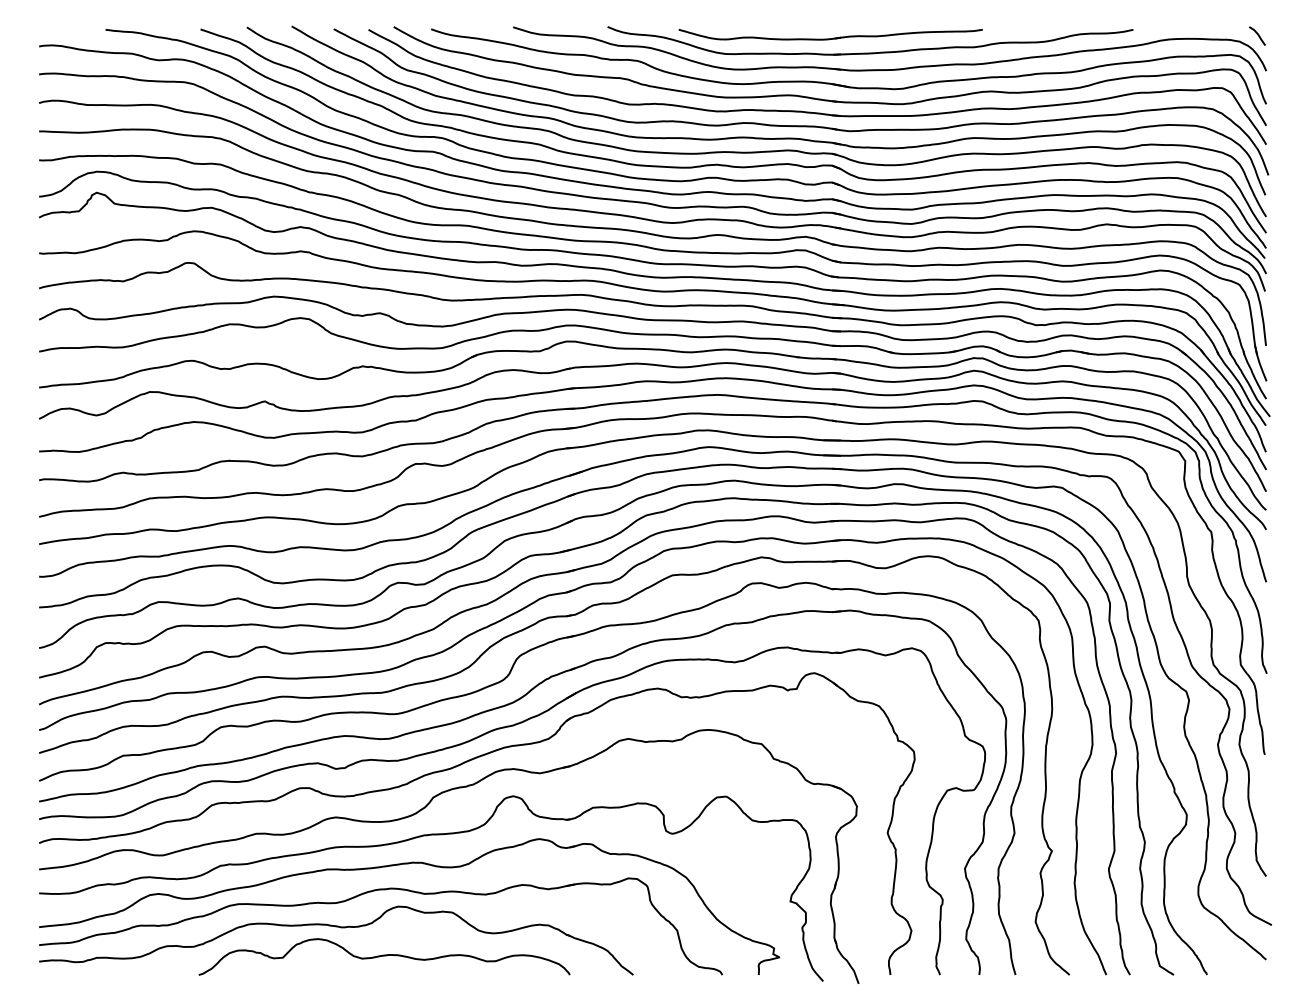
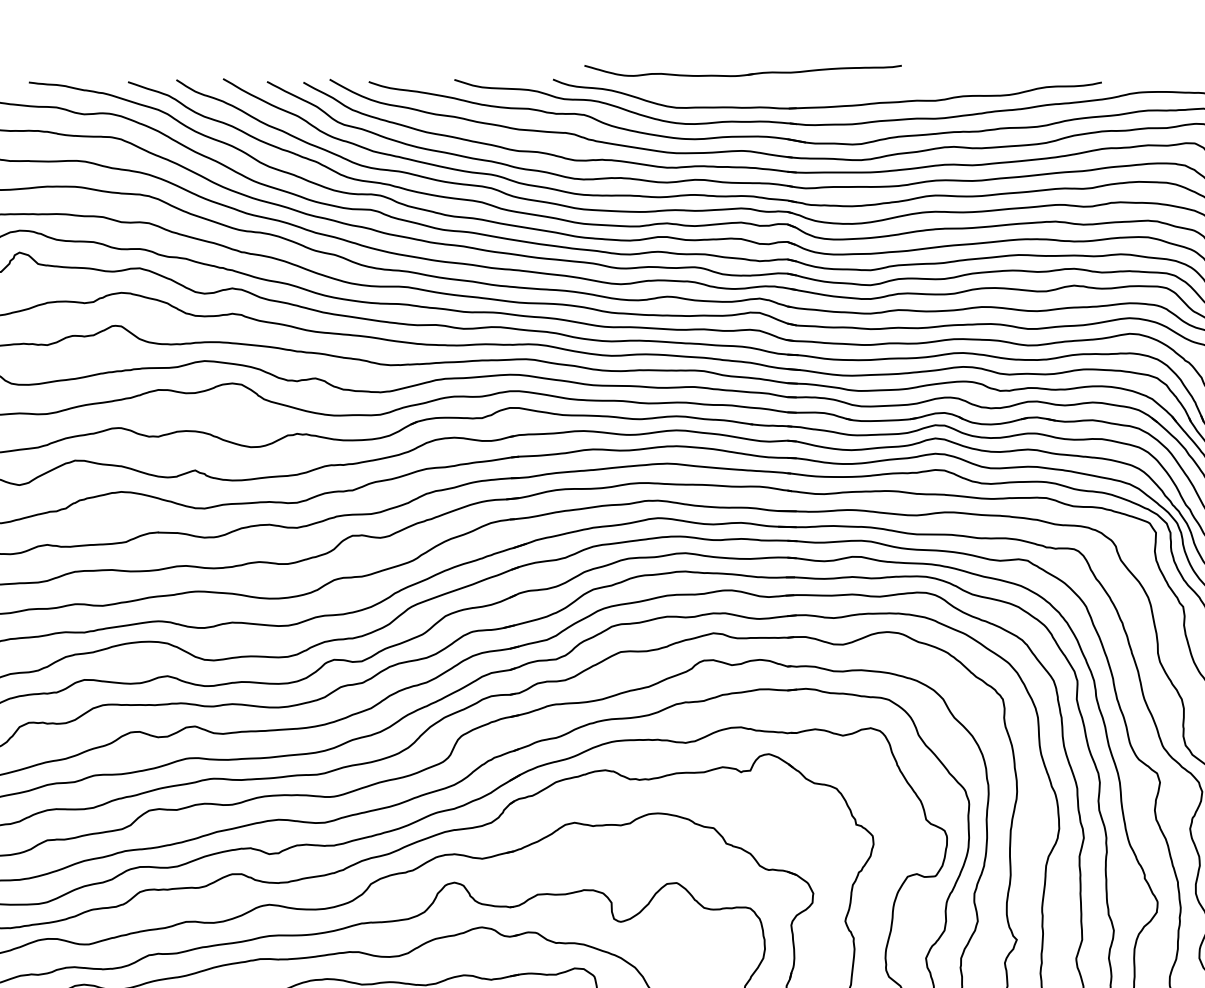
part: (830, 34) -> (742, 70), moved

